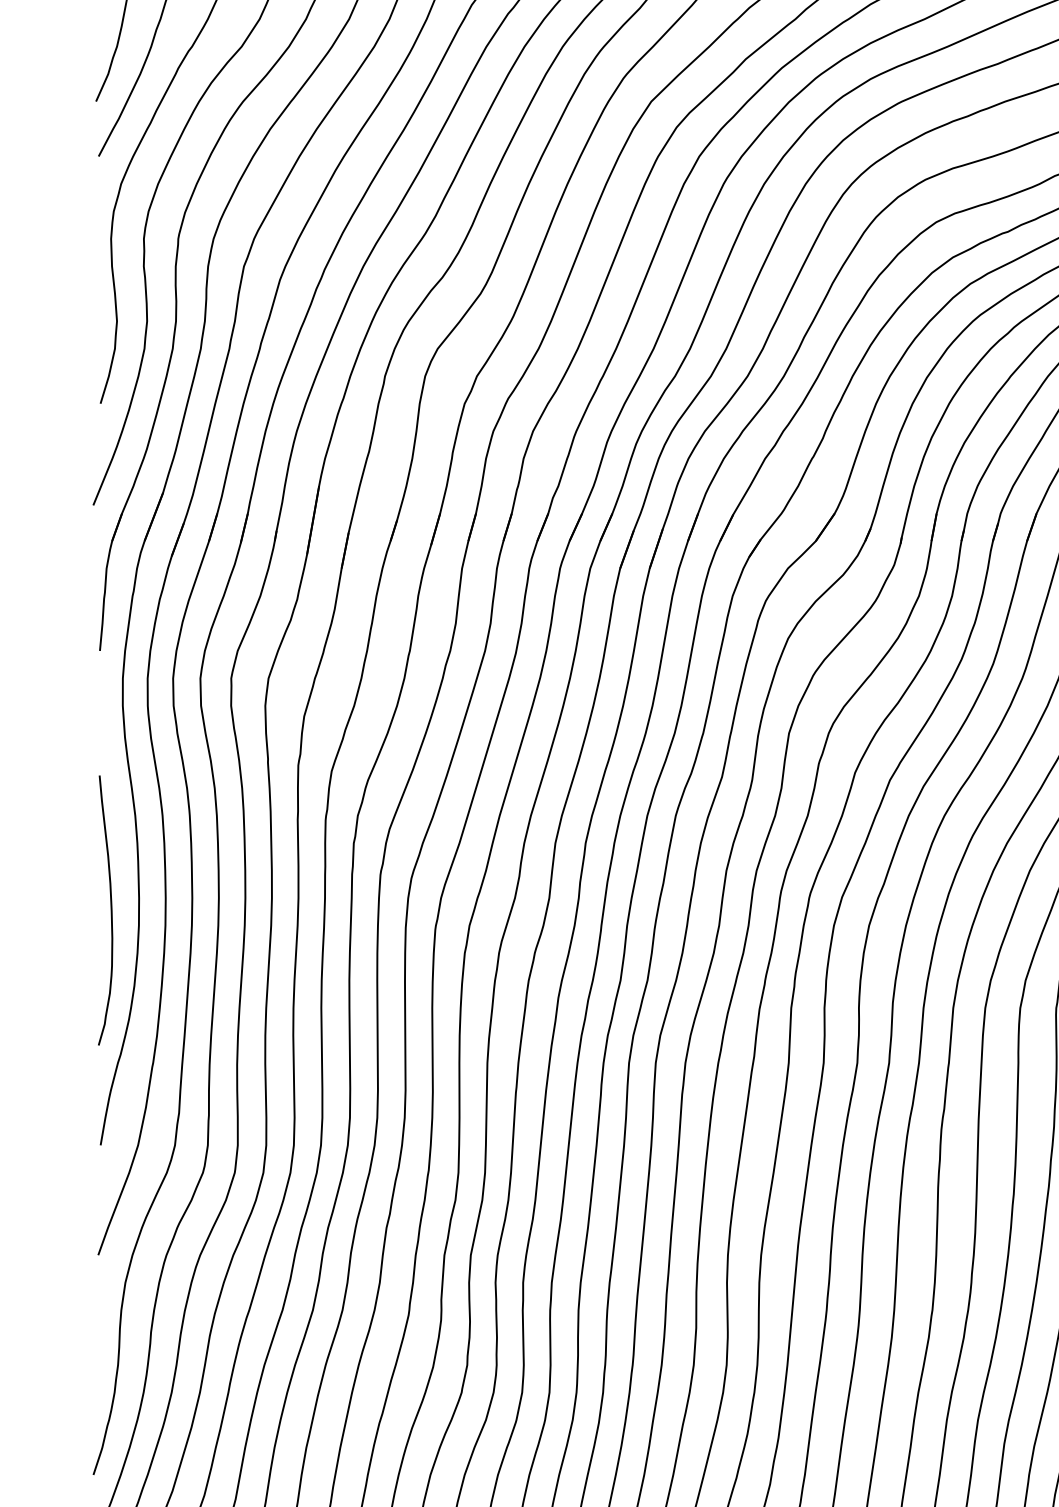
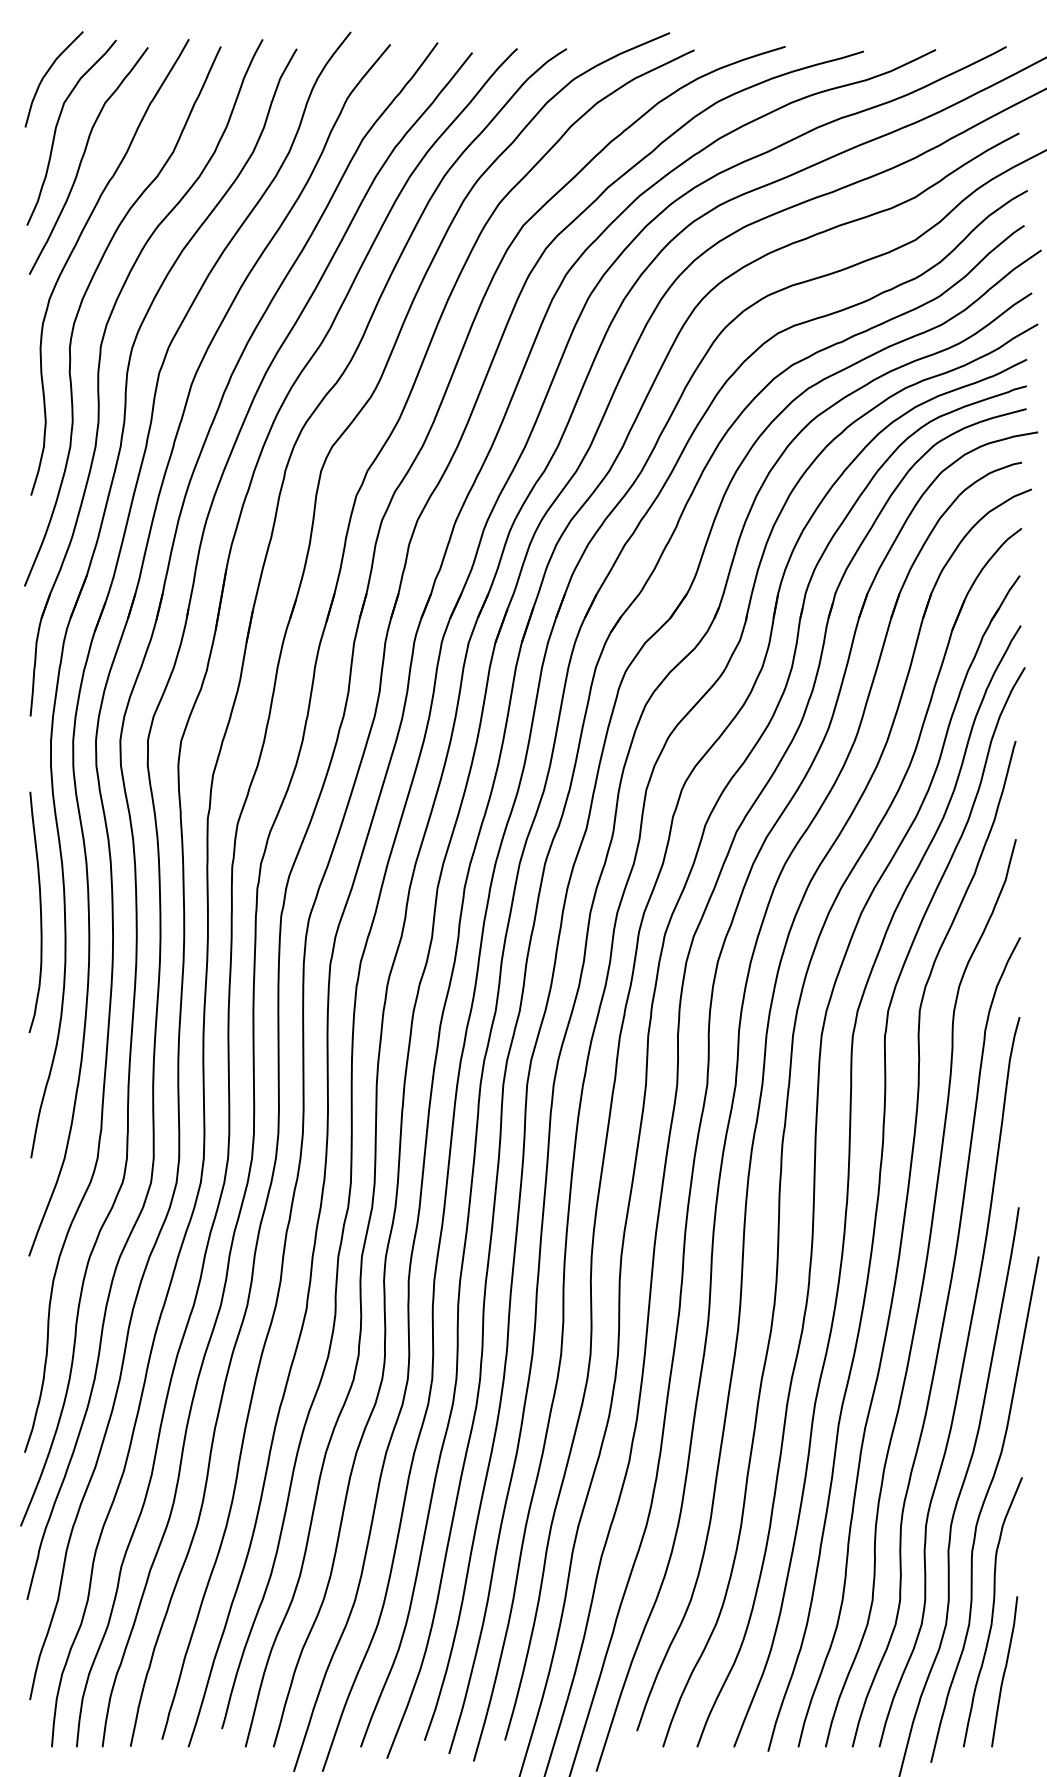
curve: (111, 909) -> (40, 911), moved

